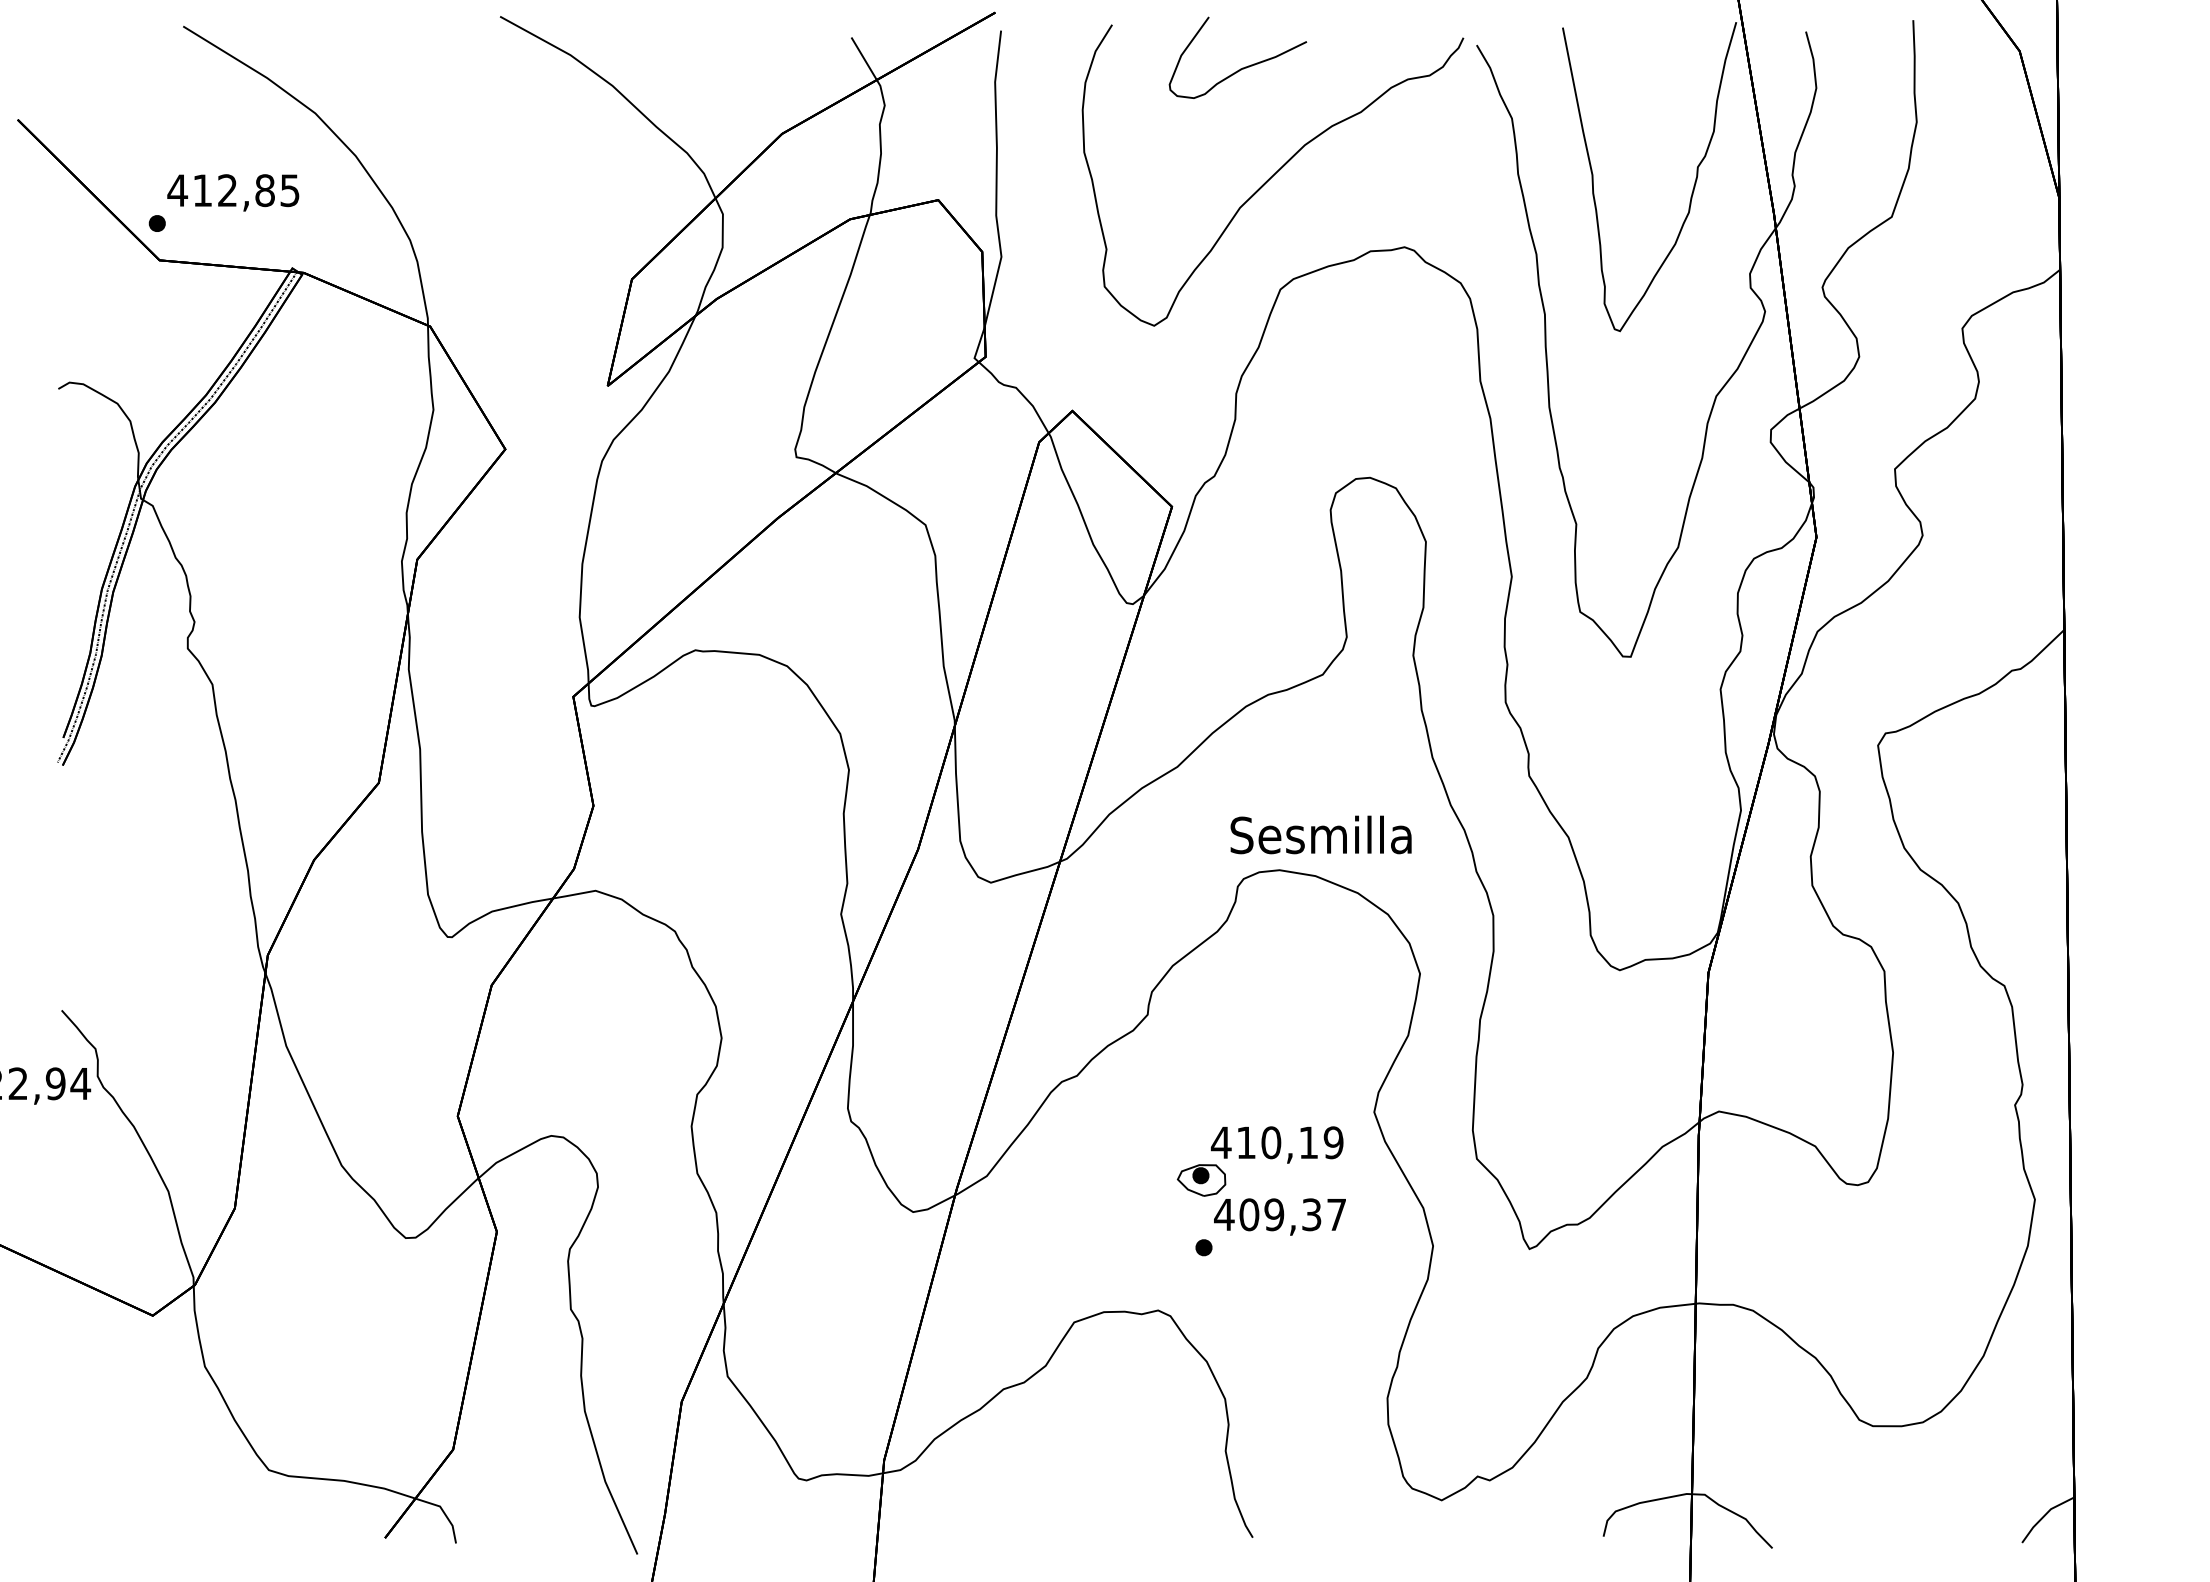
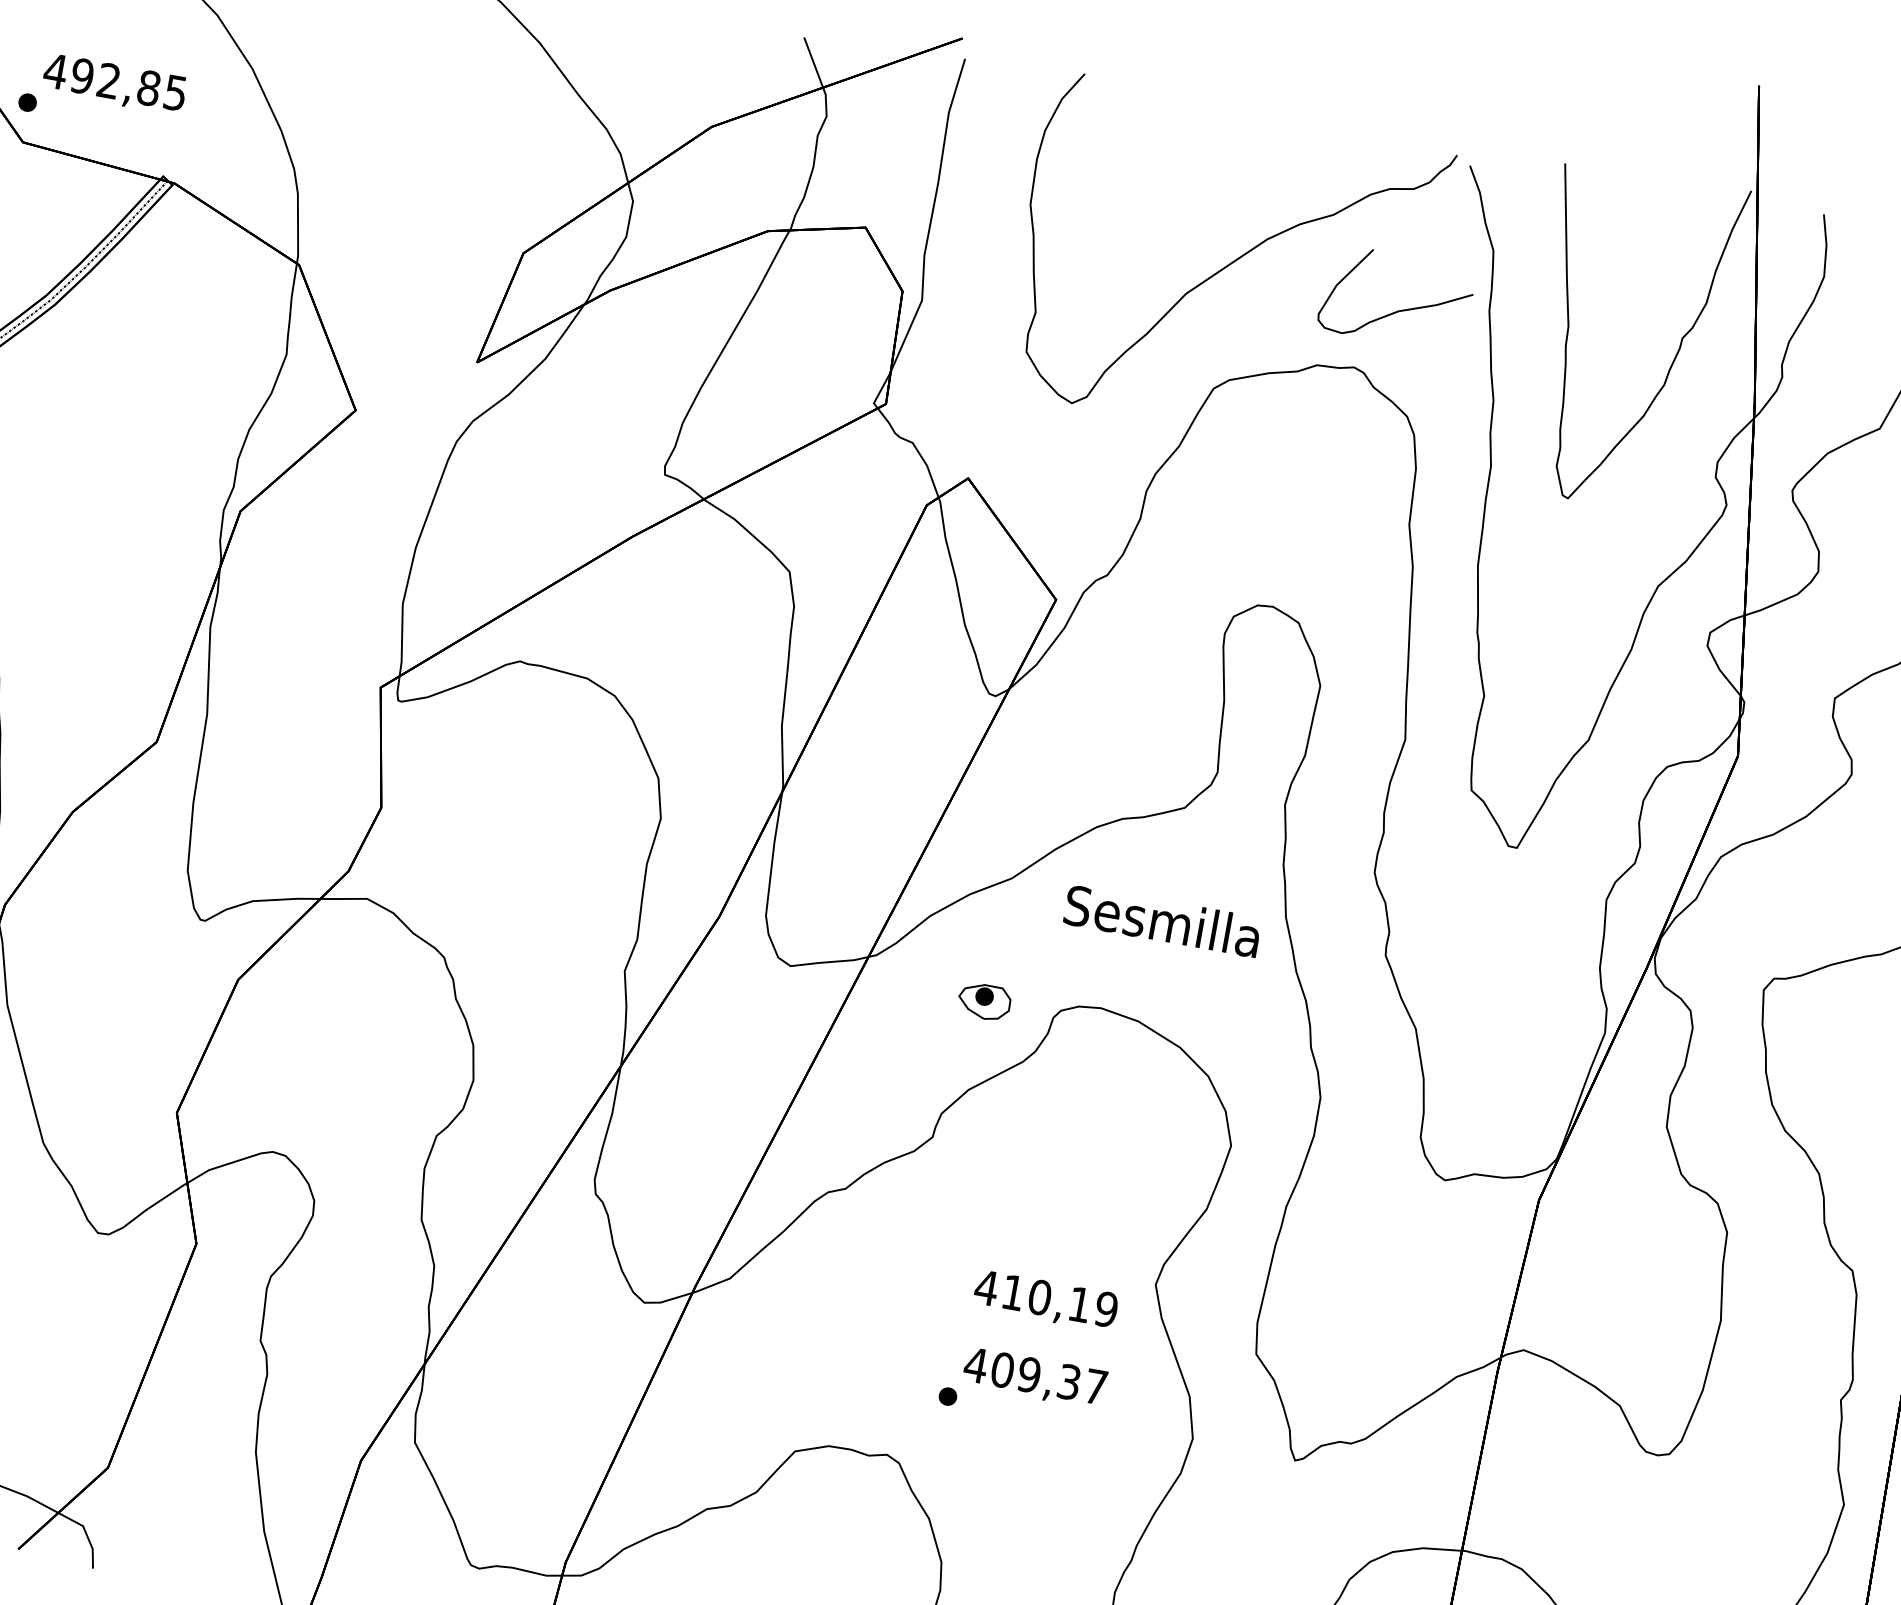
curve: (1242, 67) -> (1399, 309), moved
text: (202, 190) -> (82, 76), 412,85 -> 492,85
text: (1320, 834) -> (1162, 920), moved
part: (1201, 1180) -> (984, 1001), moved

